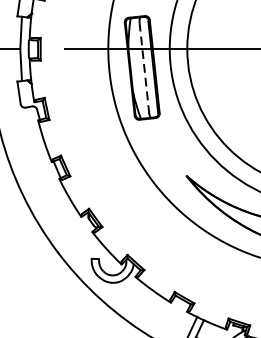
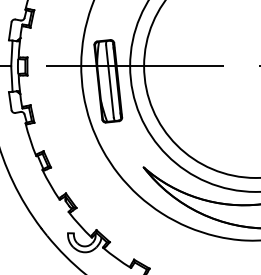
line: (143, 68) -> (109, 81), dashed -> solid

